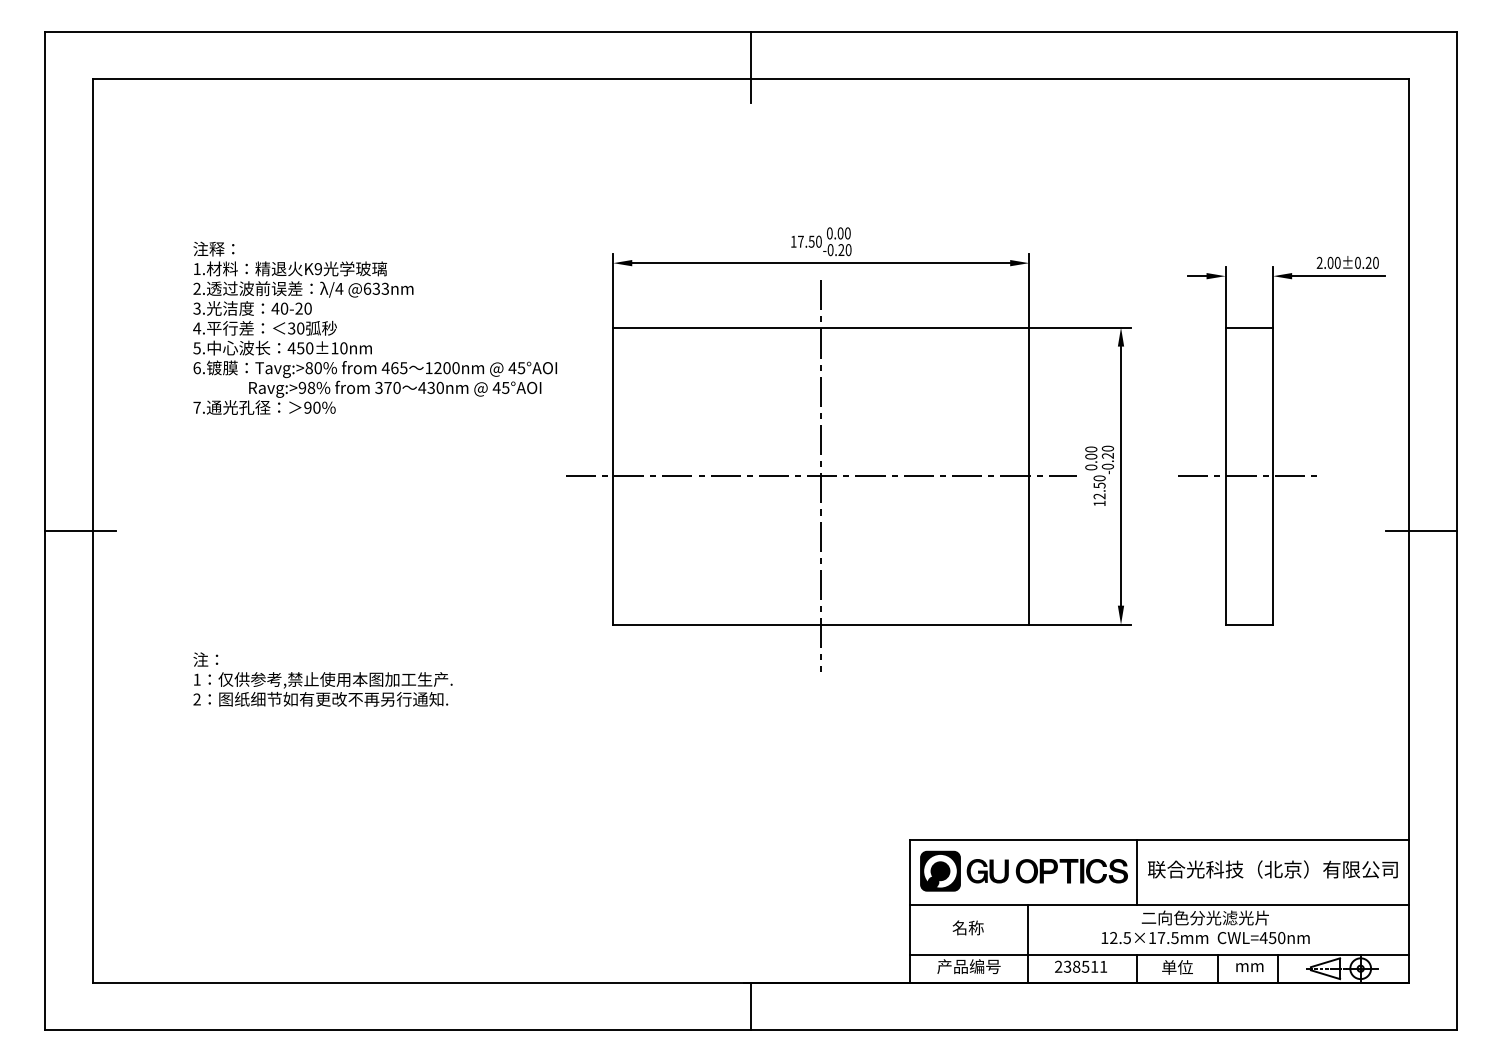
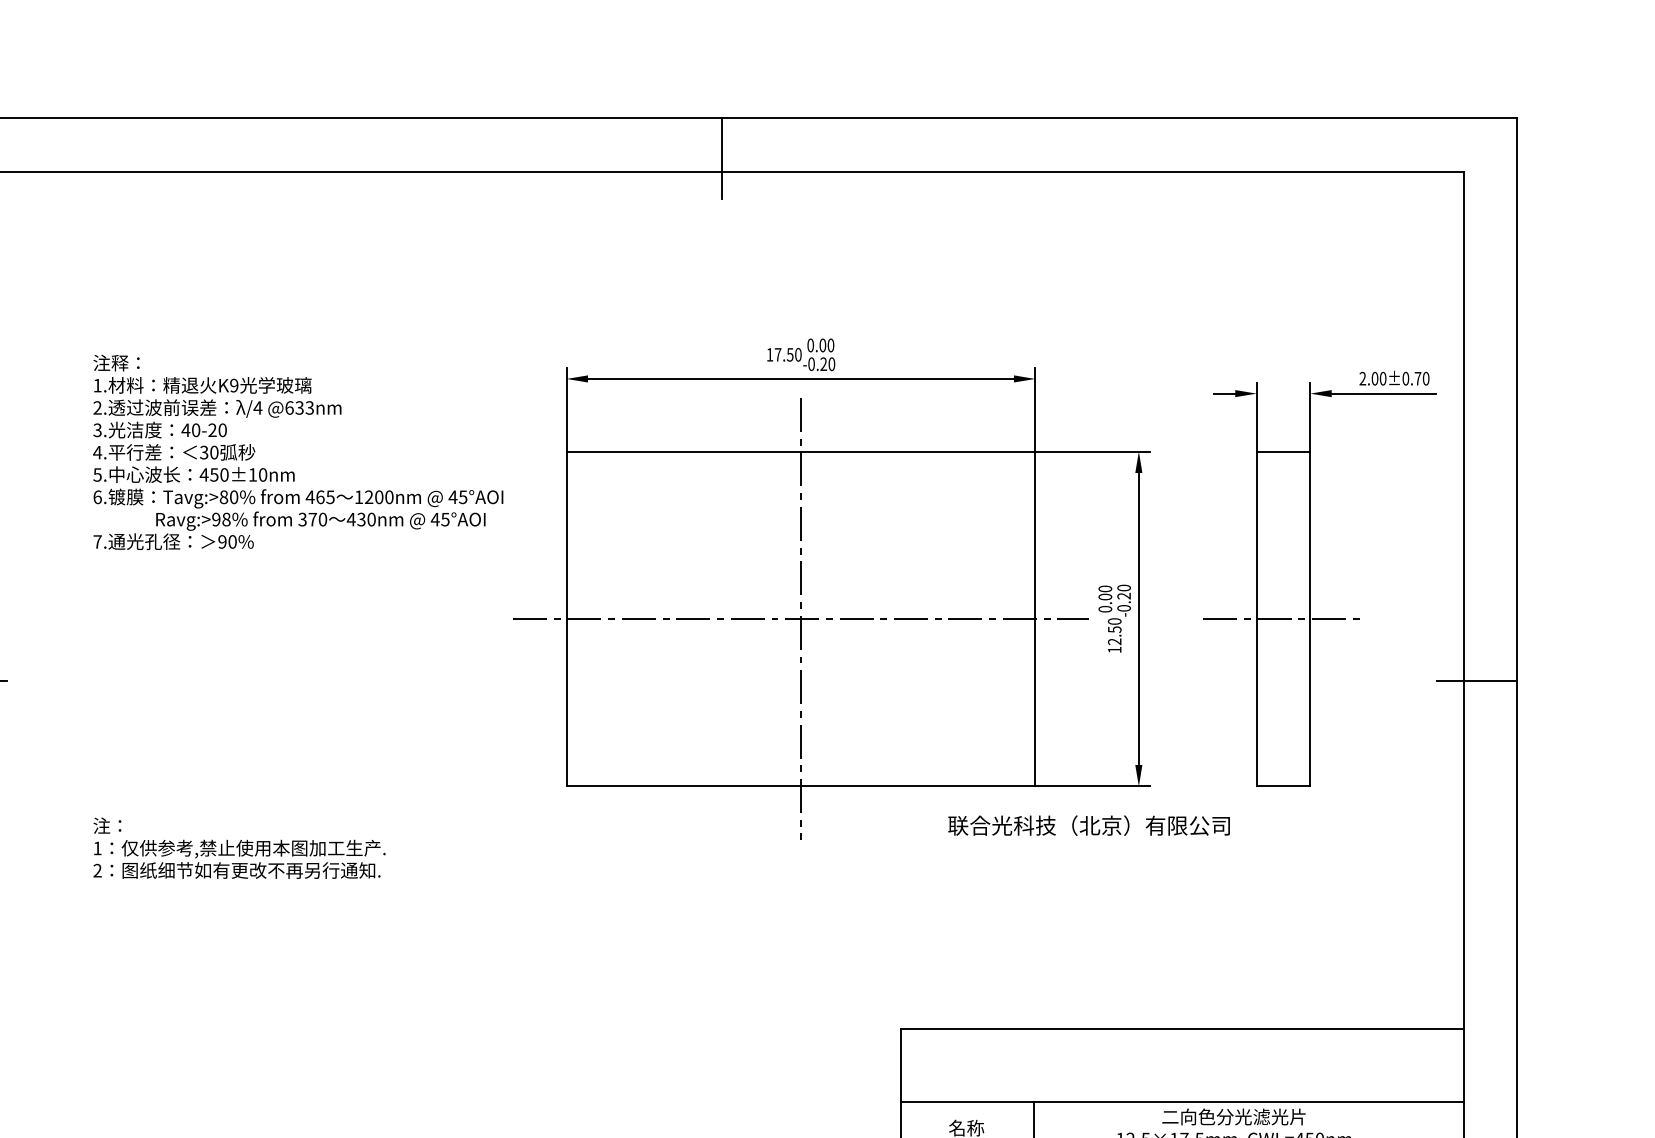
text: (1368, 262) -> (1417, 378), 2.00±0.20 -> 2.00±0.70
text: (1272, 869) -> (1088, 825), moved
part: (1023, 870) -> (1028, 1063), removed
line: (1136, 871) -> (1156, 1064), removed

